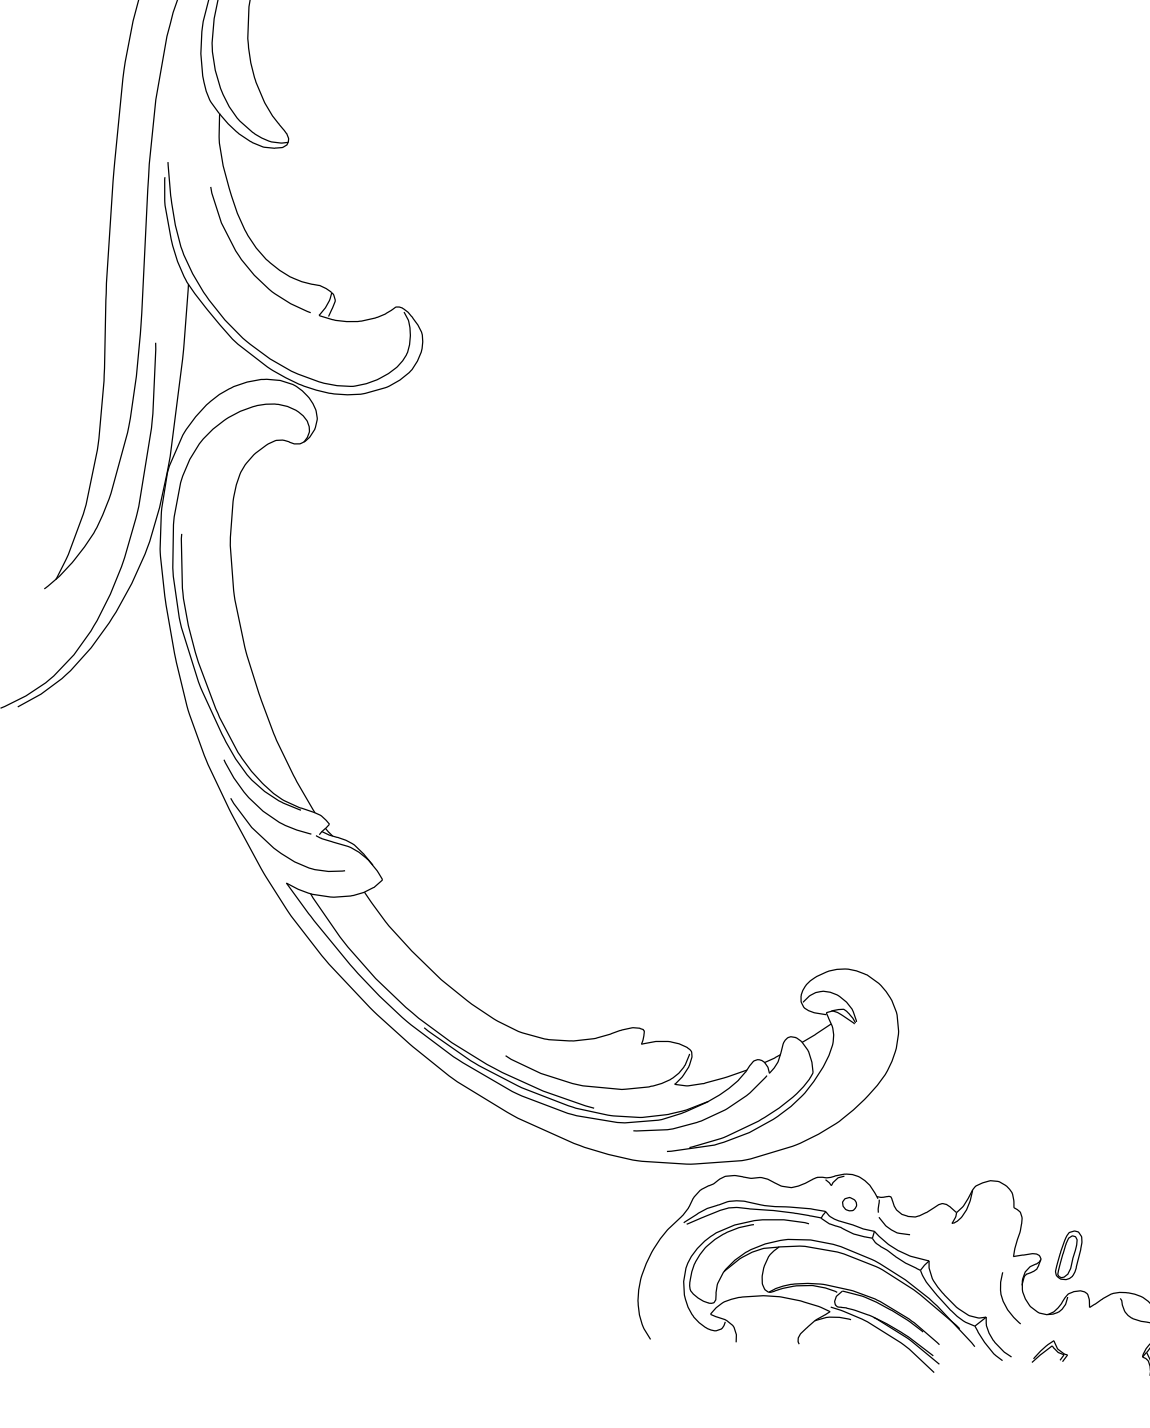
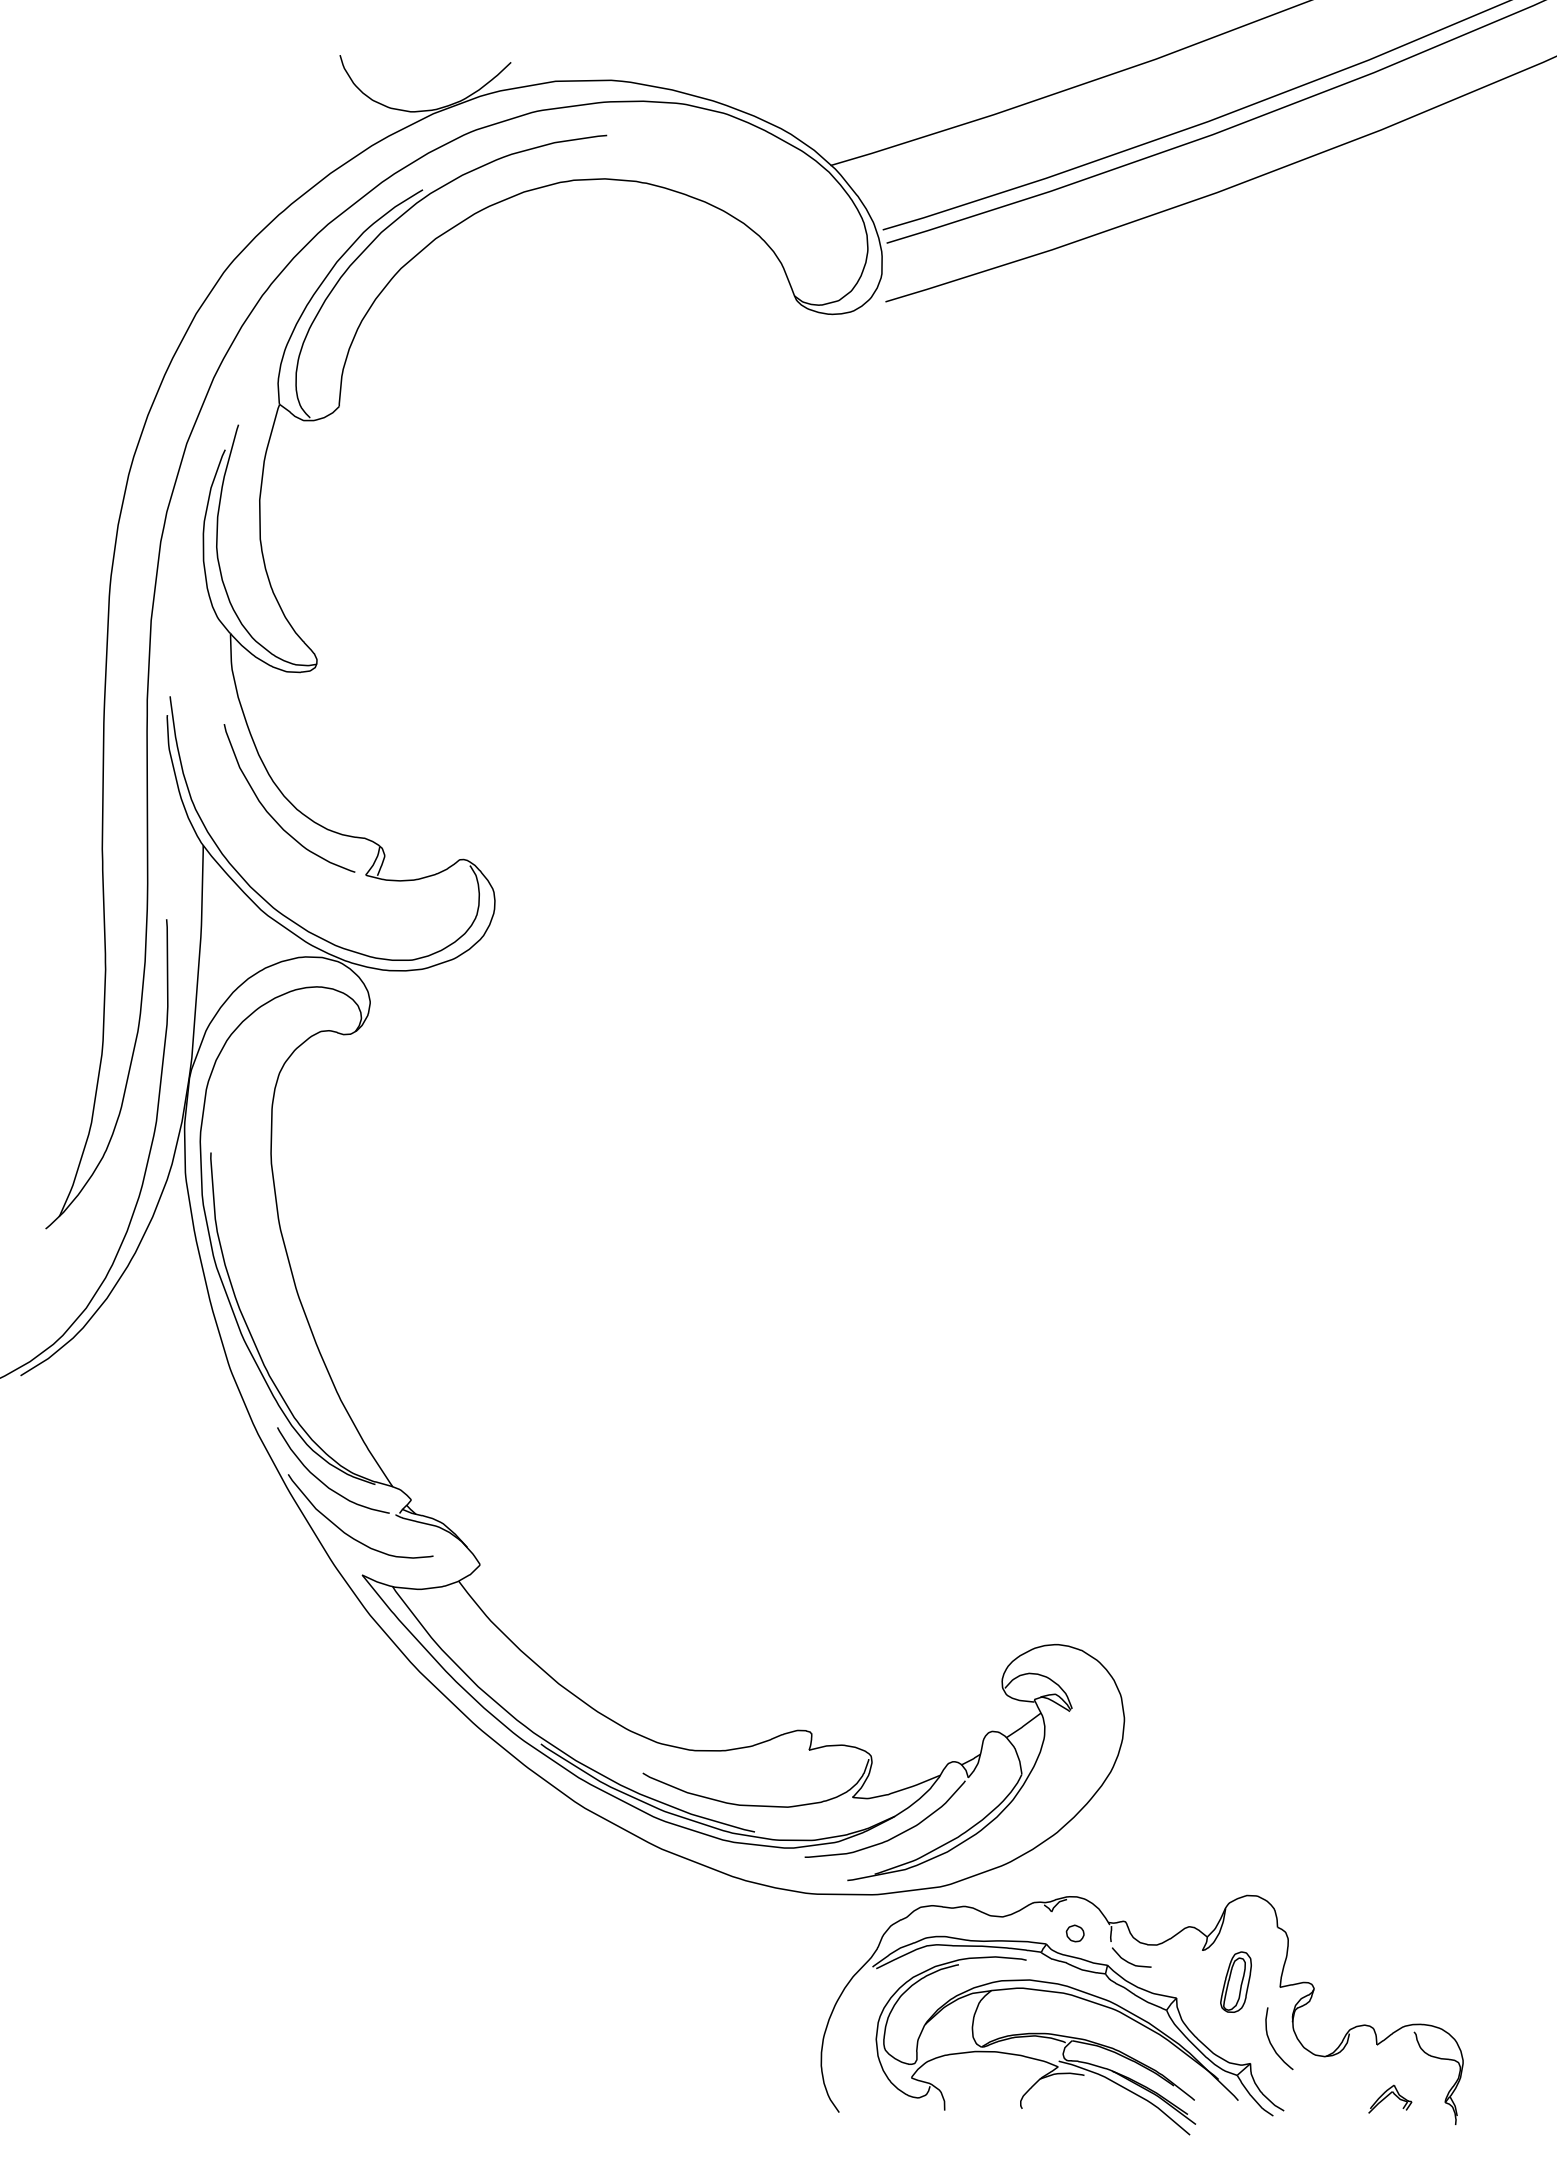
part: (1068, 1254) -> (1235, 1981), moved
part: (1050, 1351) -> (1390, 2098), moved

